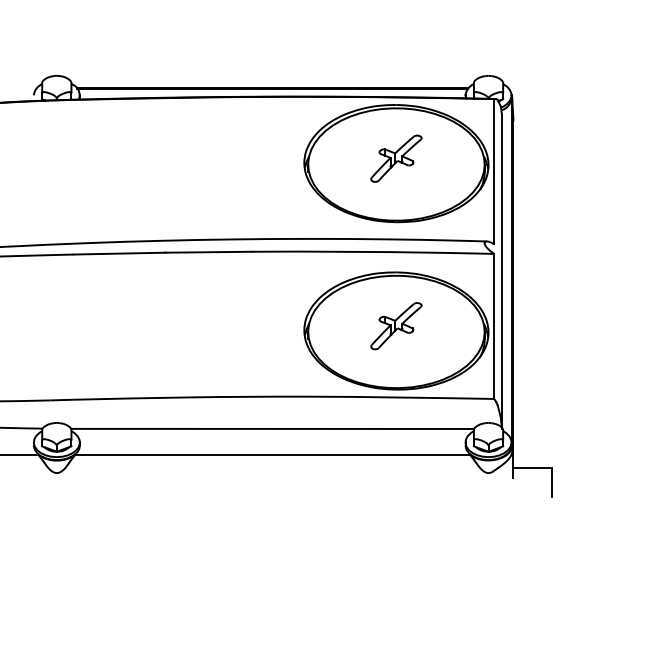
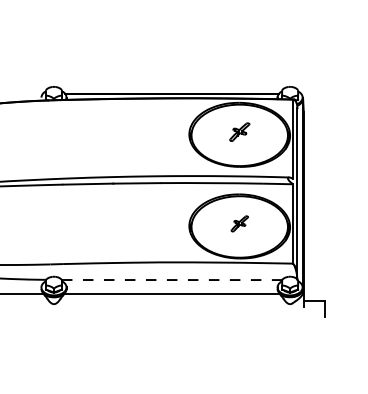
part: (395, 157) -> (239, 131), size x0.7
part: (395, 325) -> (239, 223), size x0.6
line: (273, 429) -> (172, 280), solid -> dashed

